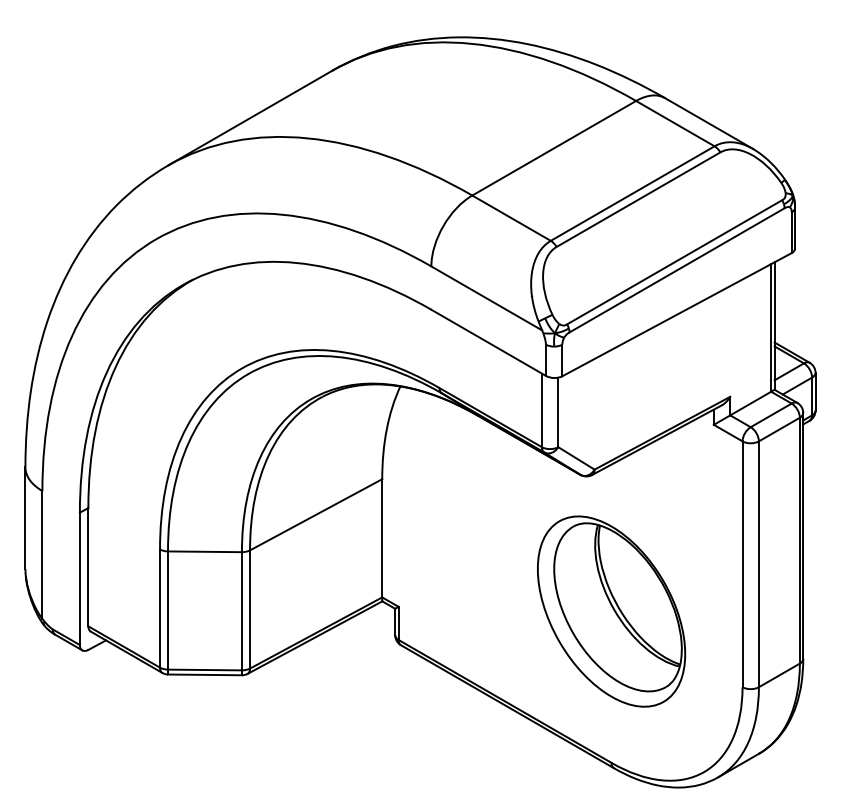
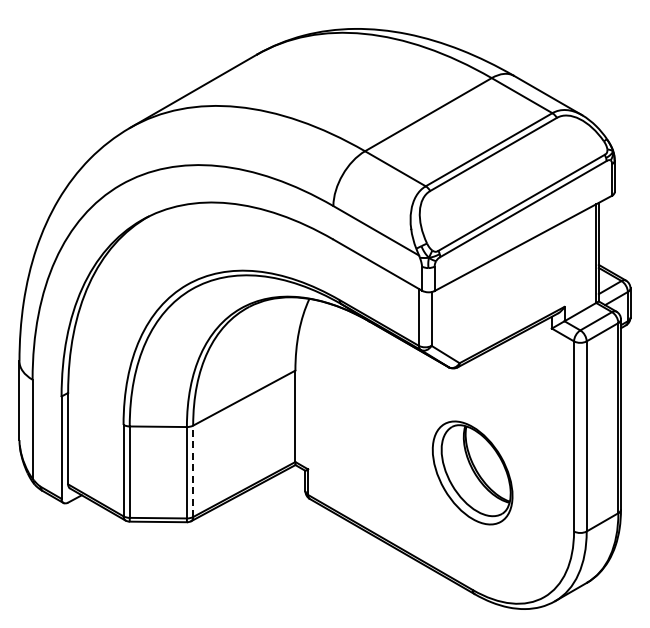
line: (250, 609) -> (193, 471), solid -> dashed
part: (611, 610) -> (472, 472), size x0.7

